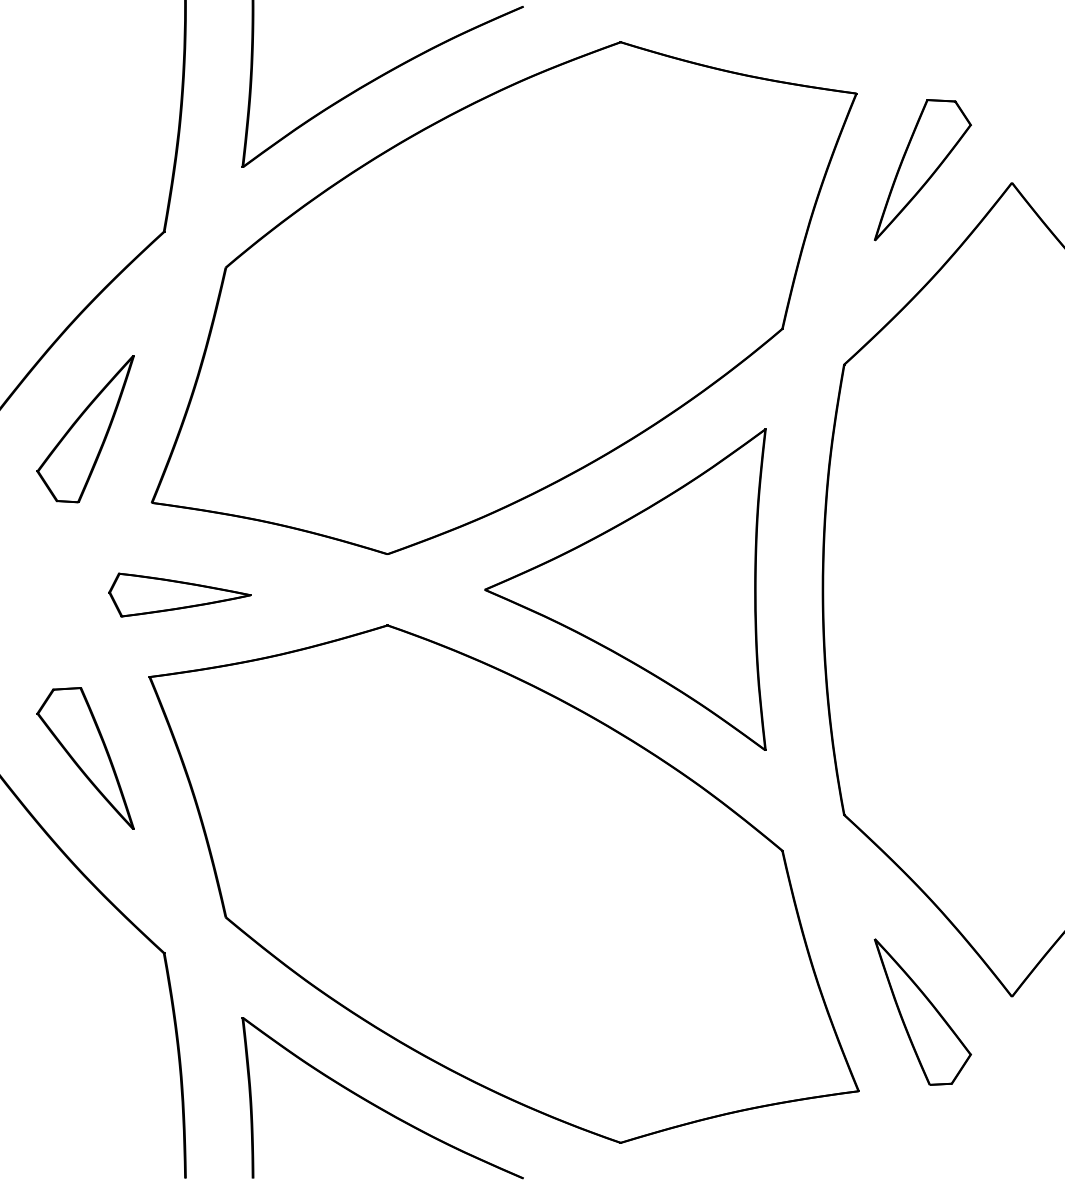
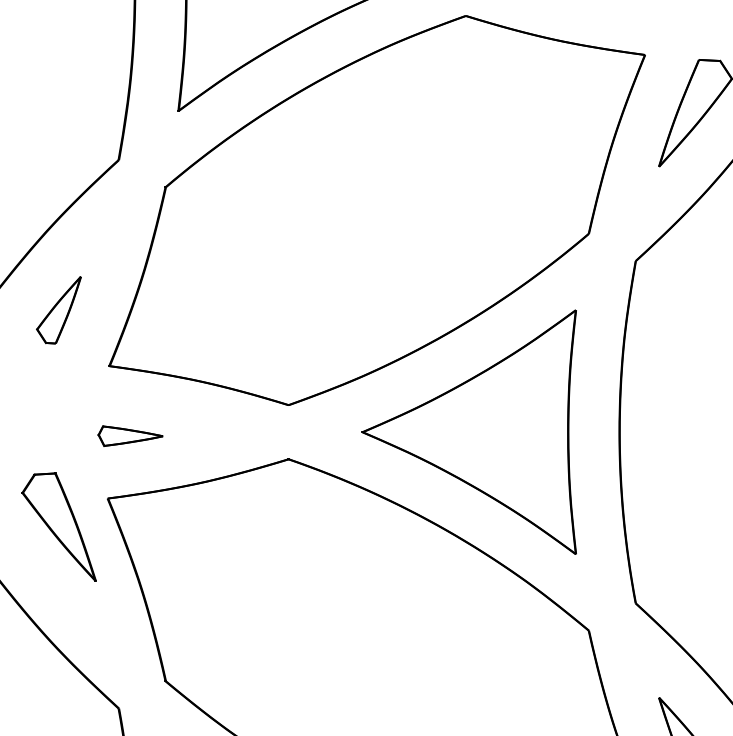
part: (85, 429) -> (59, 310), size x0.6
part: (179, 594) -> (130, 435), size x0.6
part: (85, 758) -> (59, 527), moved

